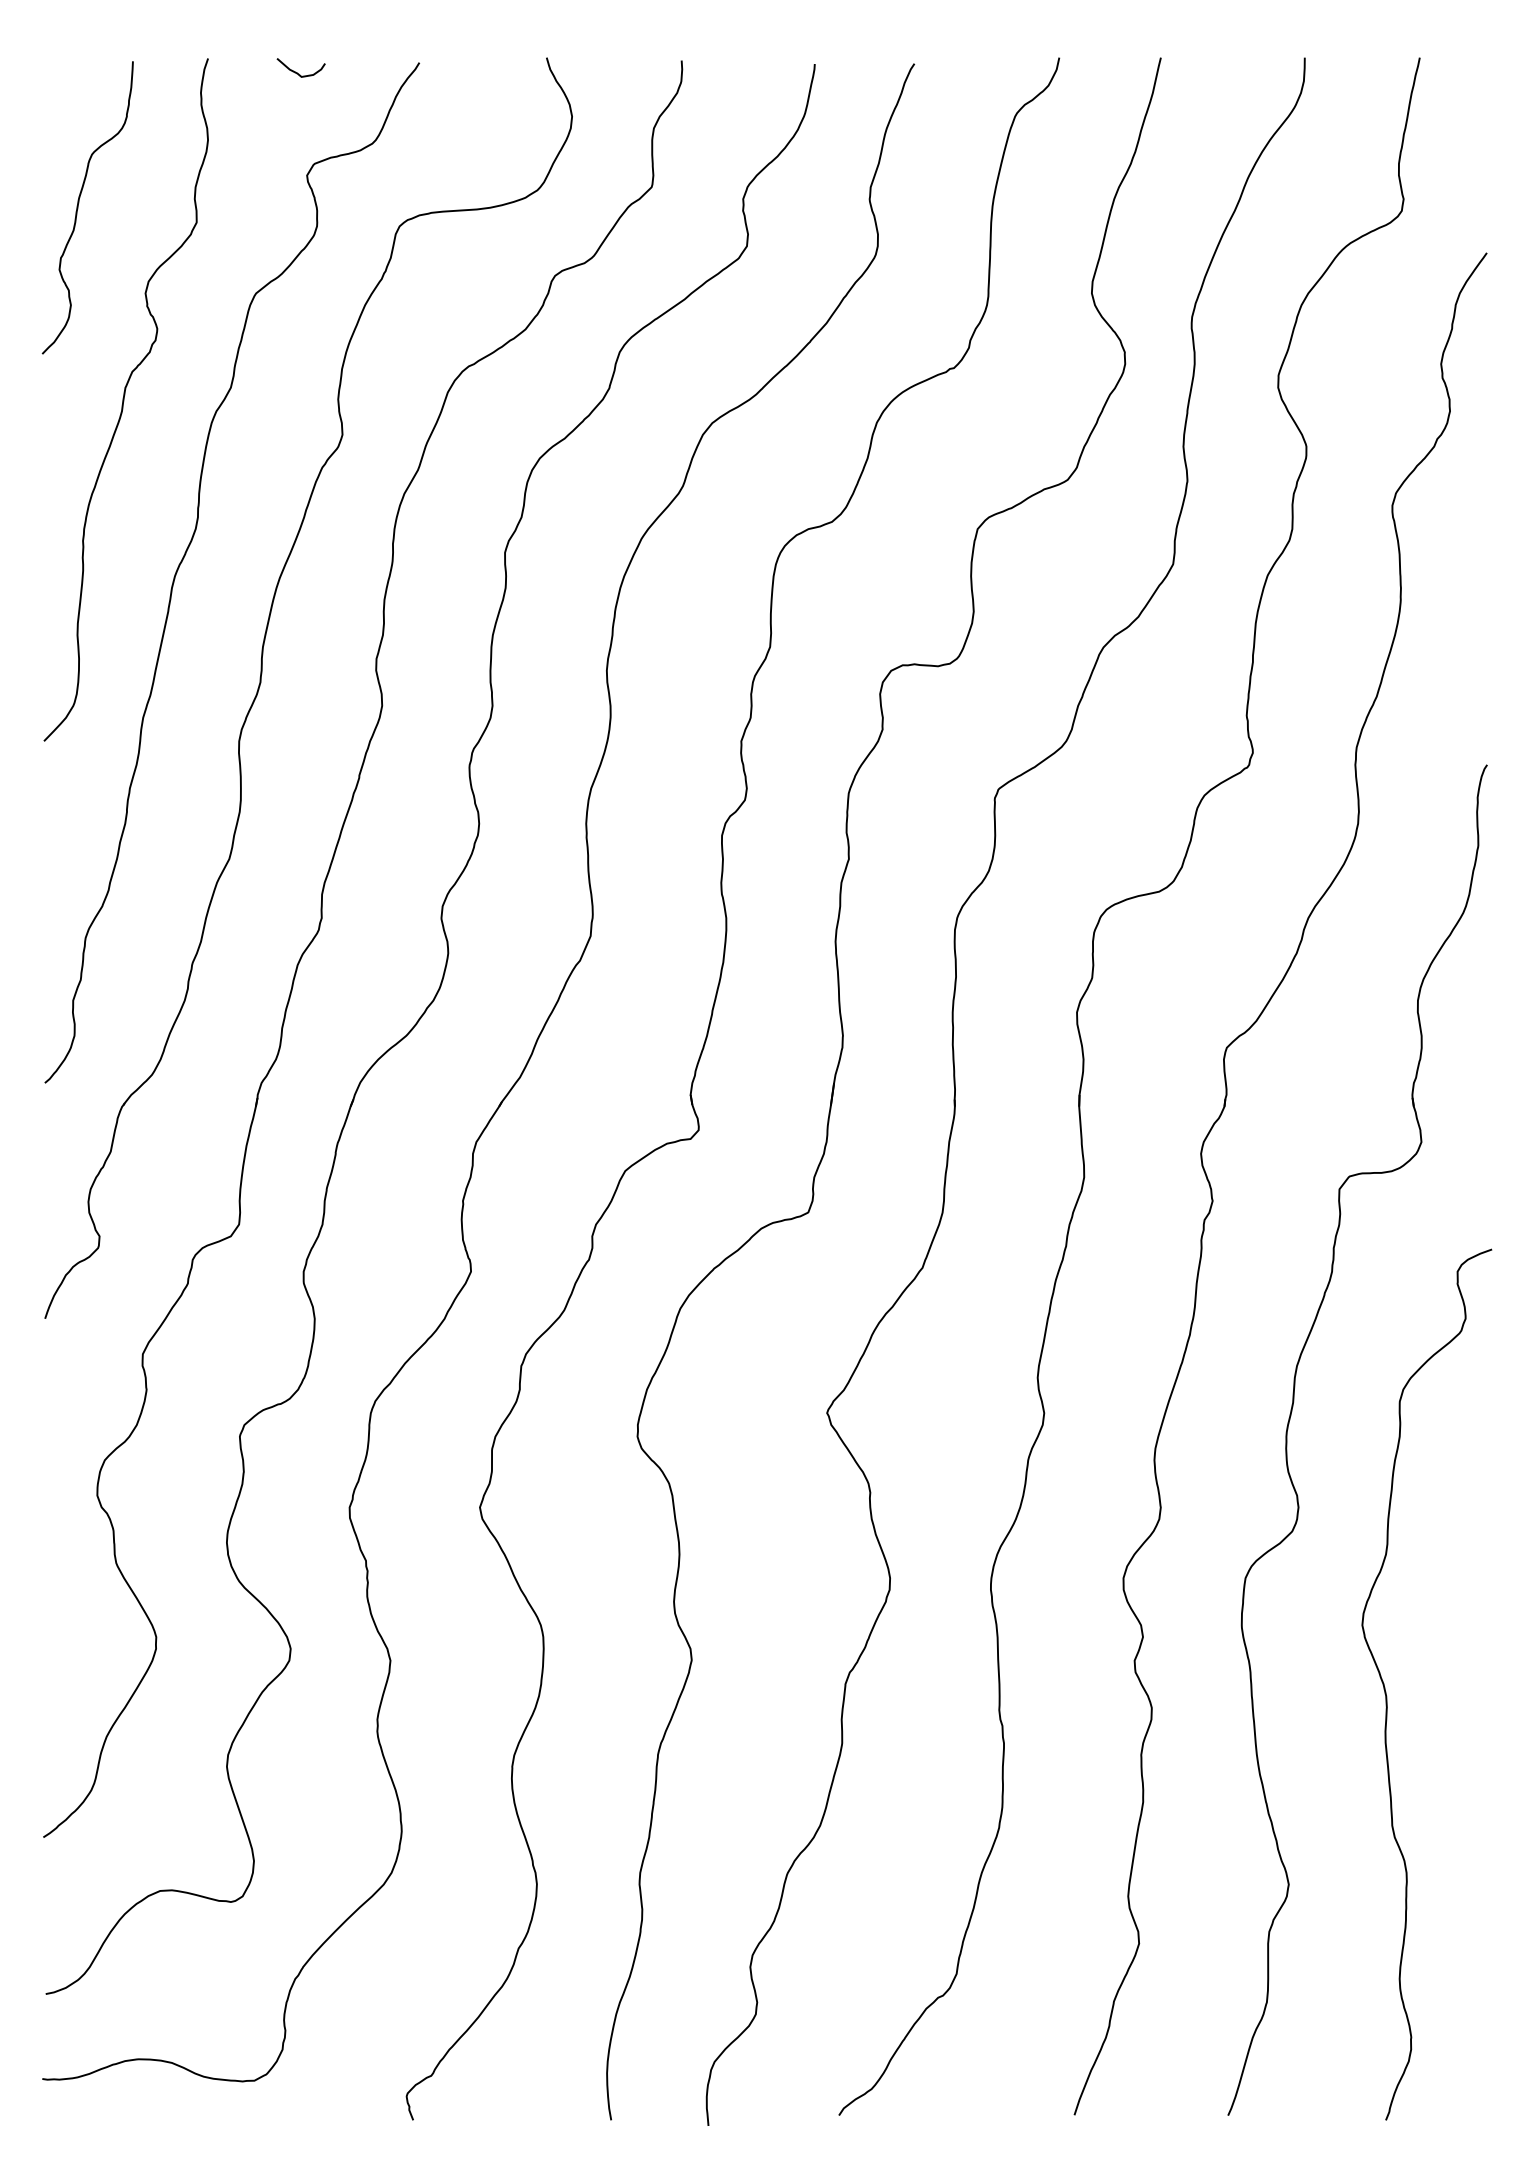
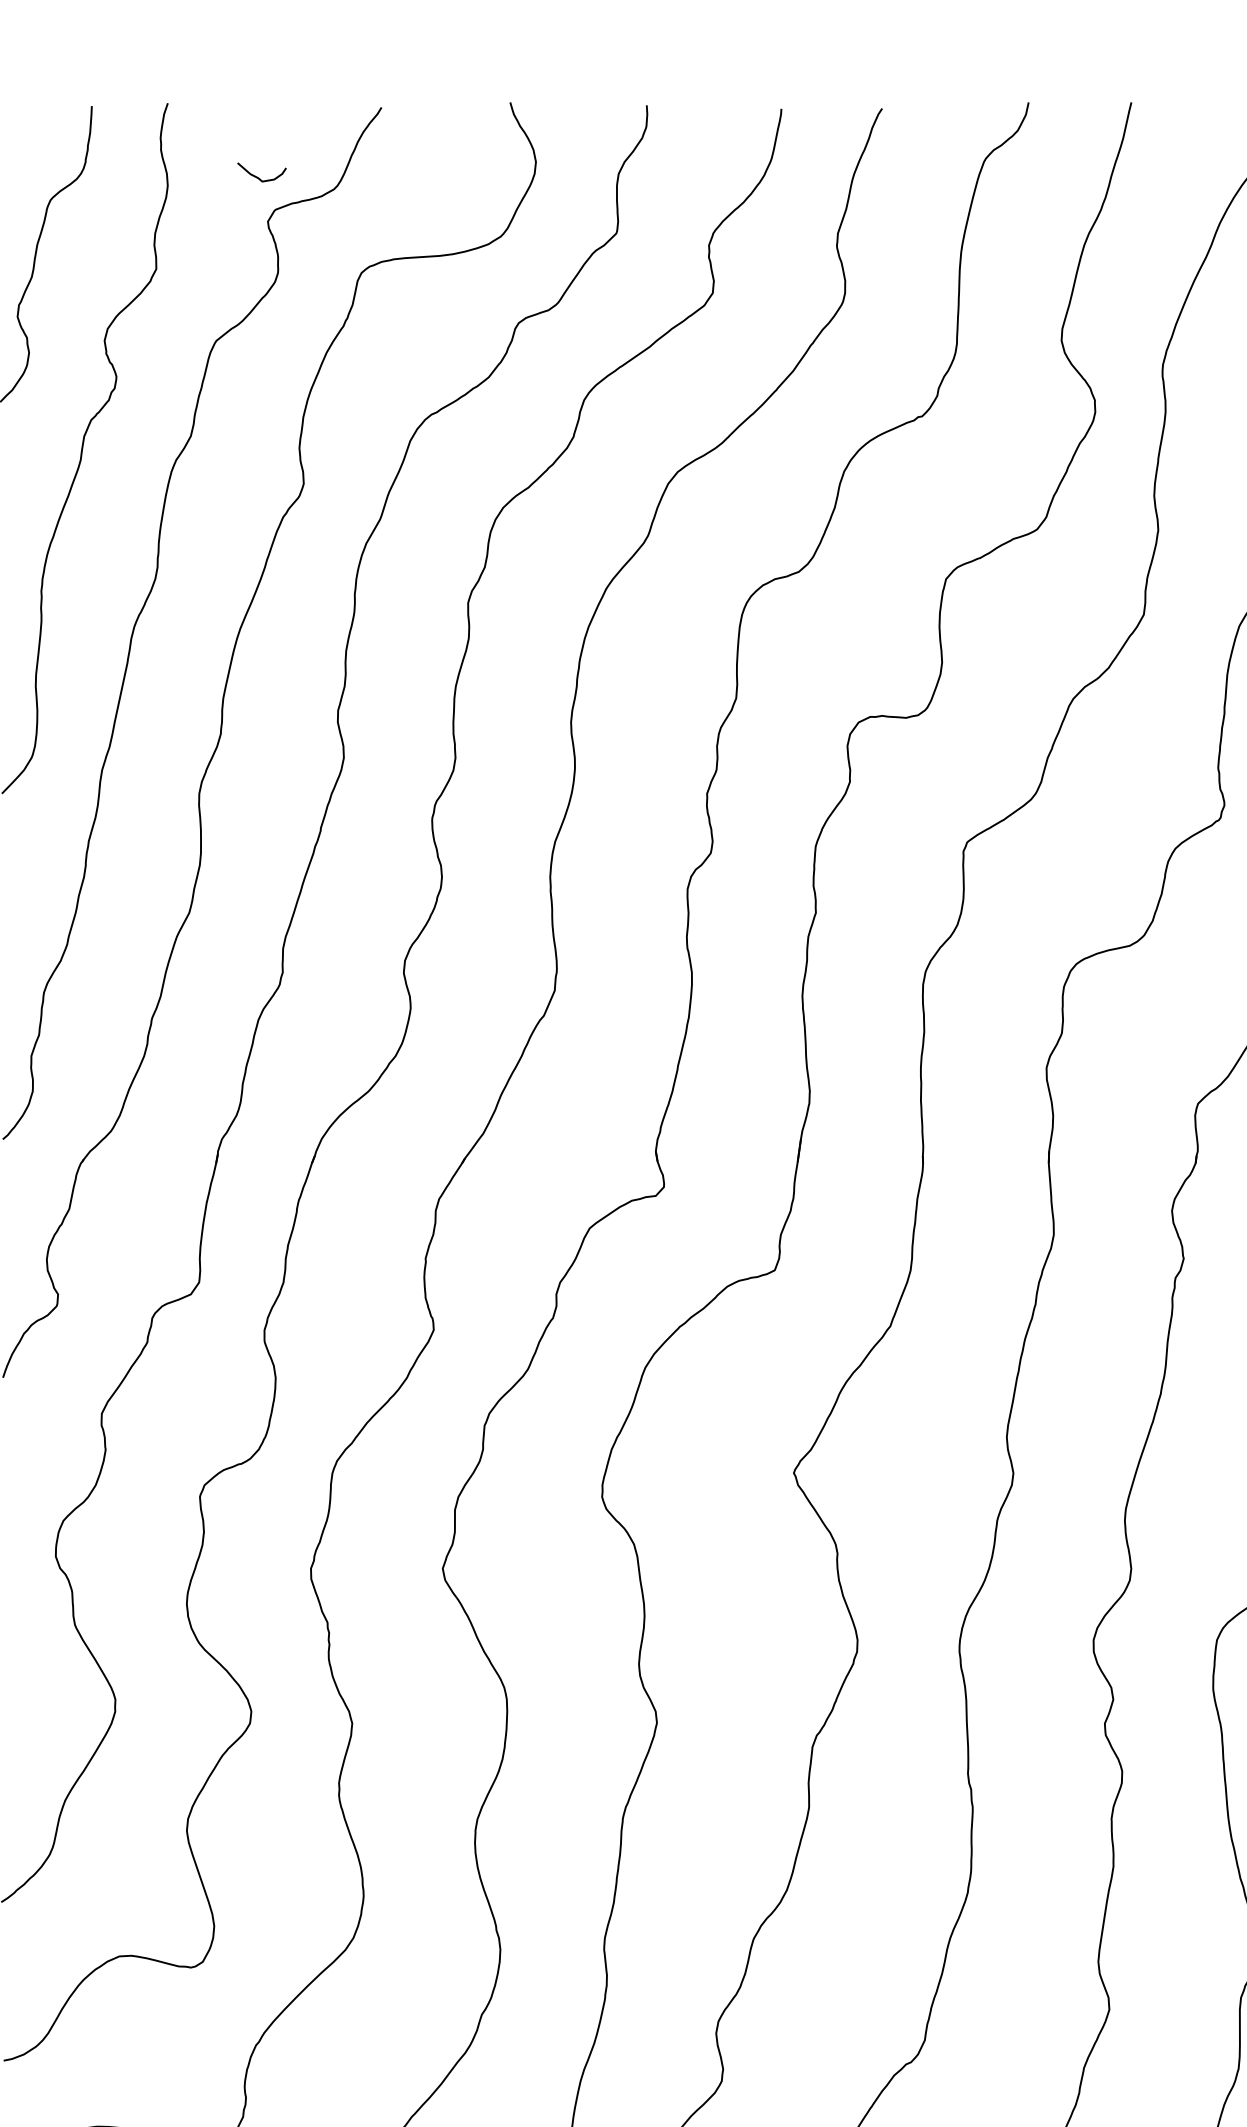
curve: (297, 72) -> (258, 177), moved

